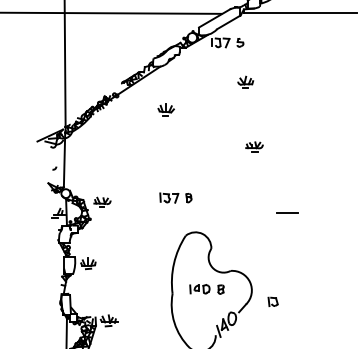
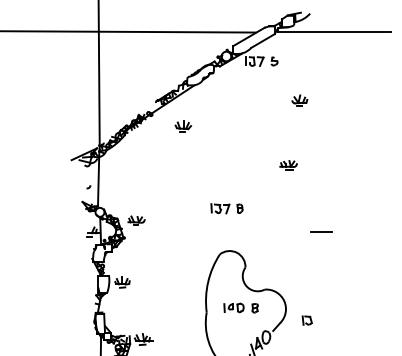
part: (245, 81) -> (299, 100), moved
part: (165, 109) -> (182, 126), moved
part: (175, 197) -> (226, 208), moved

